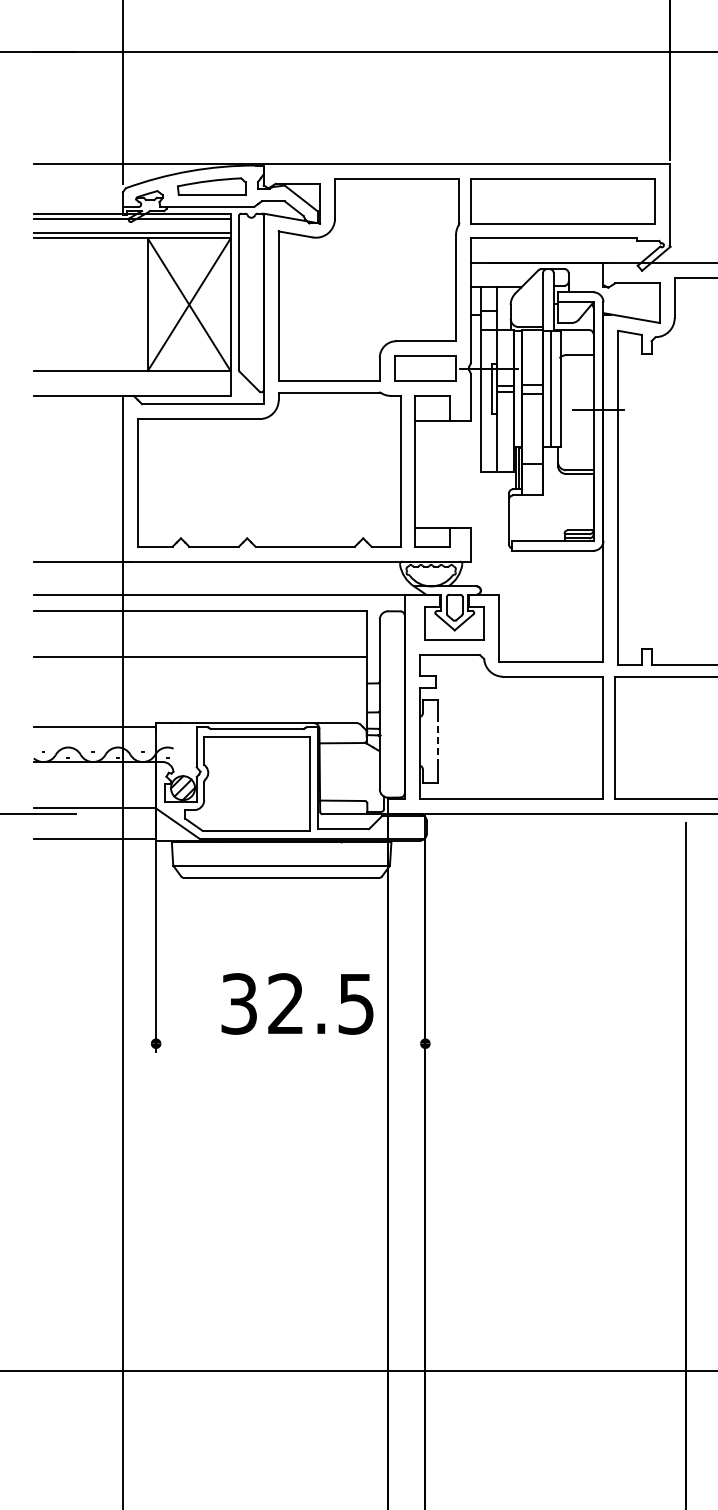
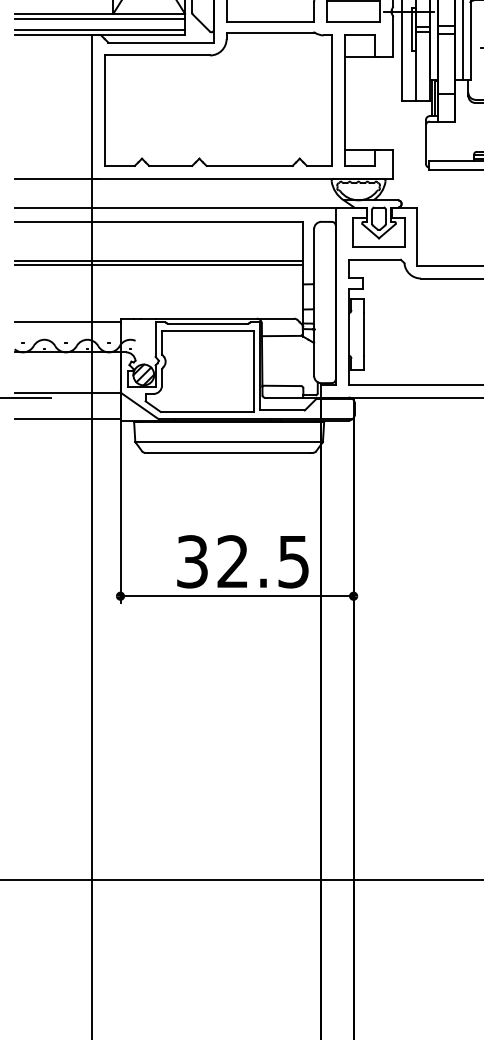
line: (131, 376) -> (99, 18), added
line: (131, 390) -> (99, 30), added
line: (200, 661) -> (158, 265), added
line: (437, 741) -> (364, 334), dashed -> solid
line: (290, 1043) -> (236, 596), added

